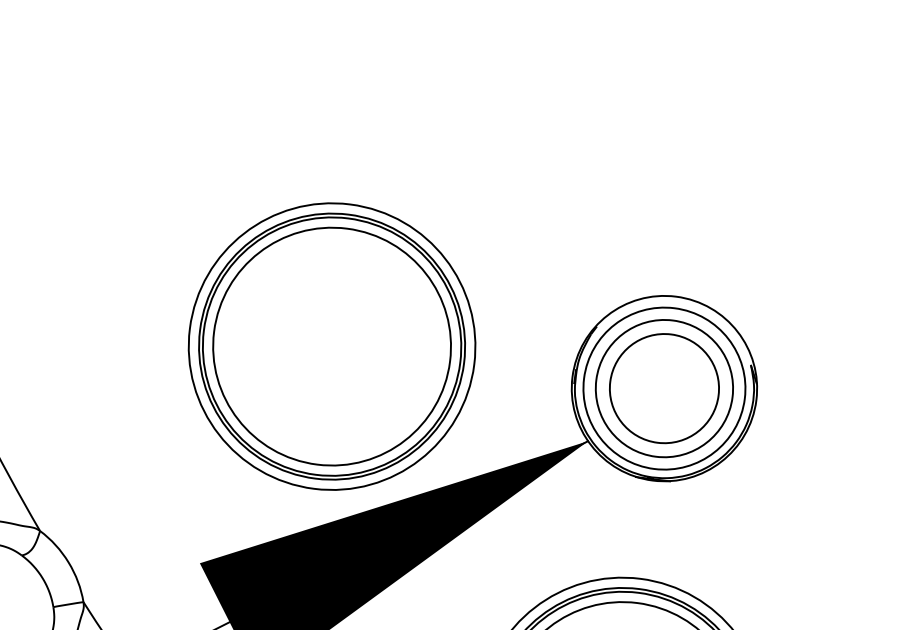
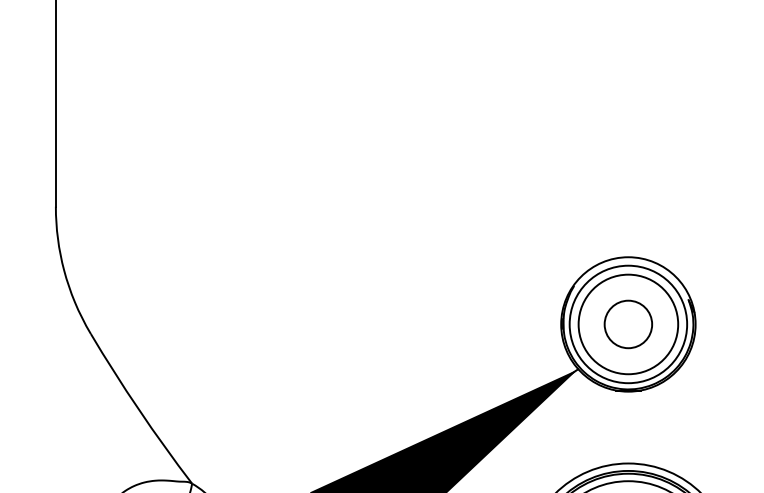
part: (332, 346) -> (385, 324), removed
circle: (664, 388) -> (628, 324), size x0.6

